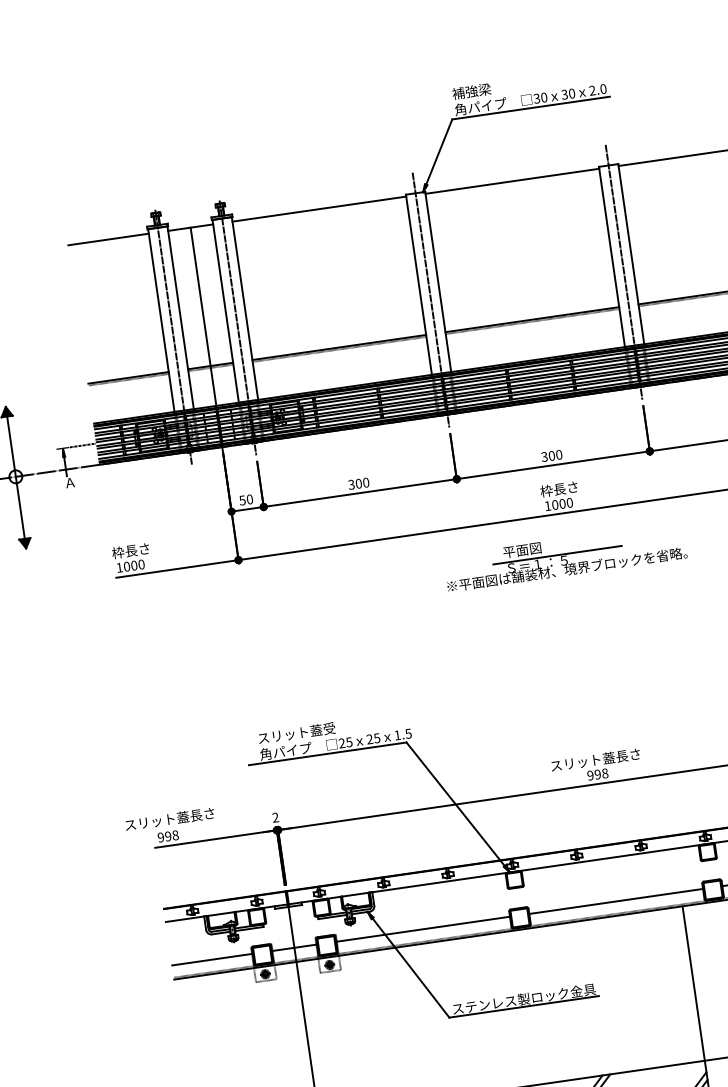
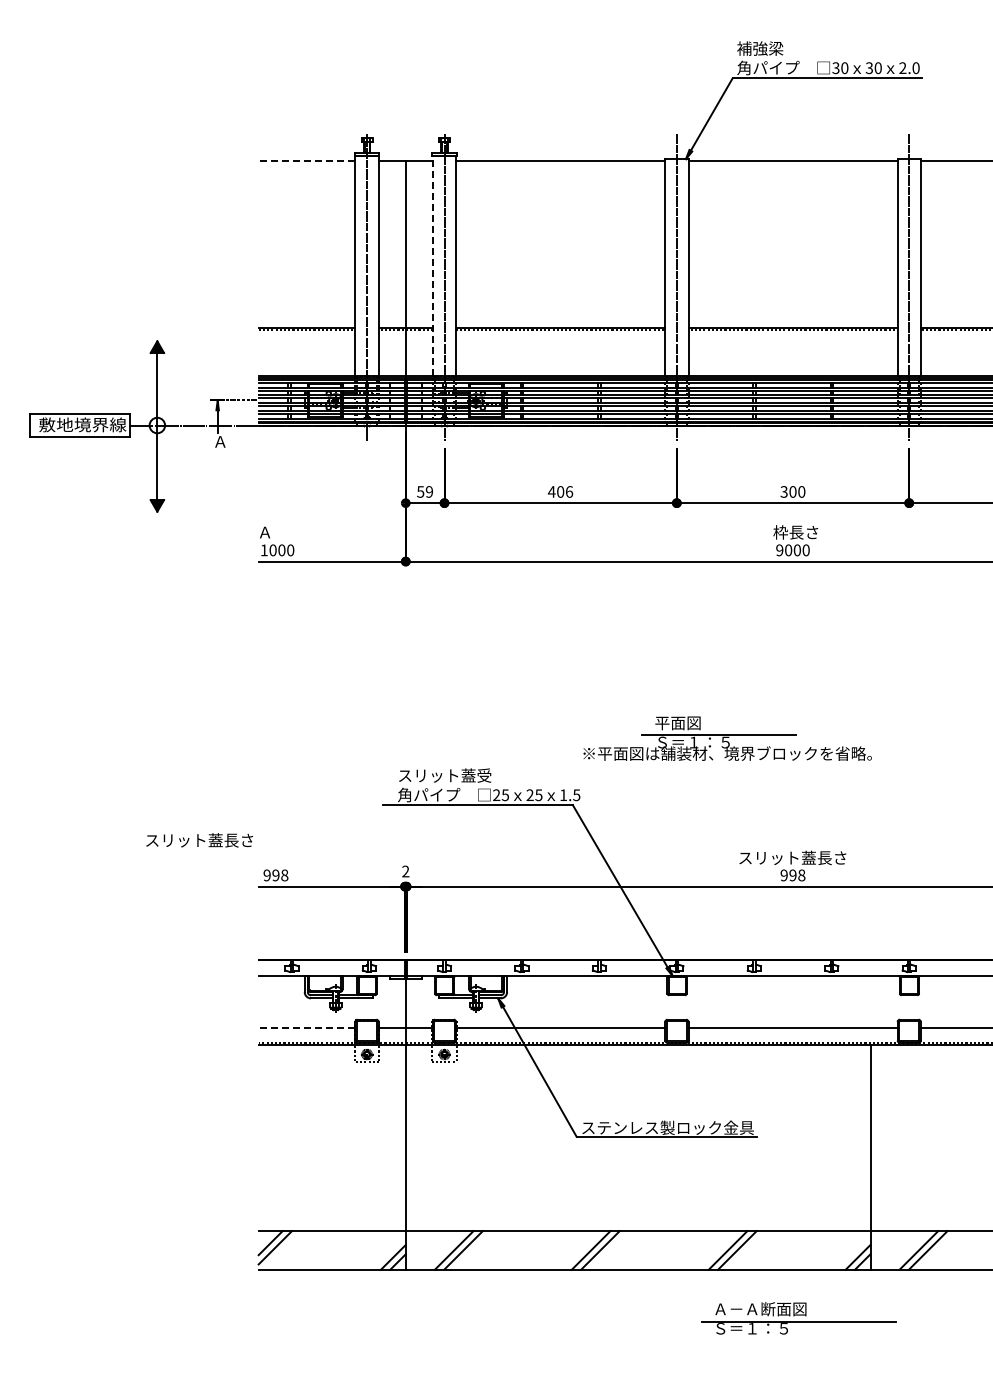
line: (108, 239) -> (306, 161), solid -> dashed
line: (225, 310) -> (432, 265), solid -> dashed
text: (358, 483) -> (560, 491), 300 -> 406
text: (249, 499) -> (429, 491), 50 -> 59
text: (547, 506) -> (779, 550), 1000 -> 9000
text: (130, 551) -> (279, 532), 枠長さ -> Ａ
part: (565, 557) -> (727, 738), moved
text: (169, 819) -> (199, 840), moved
line: (211, 959) -> (306, 1028), solid -> dashed

